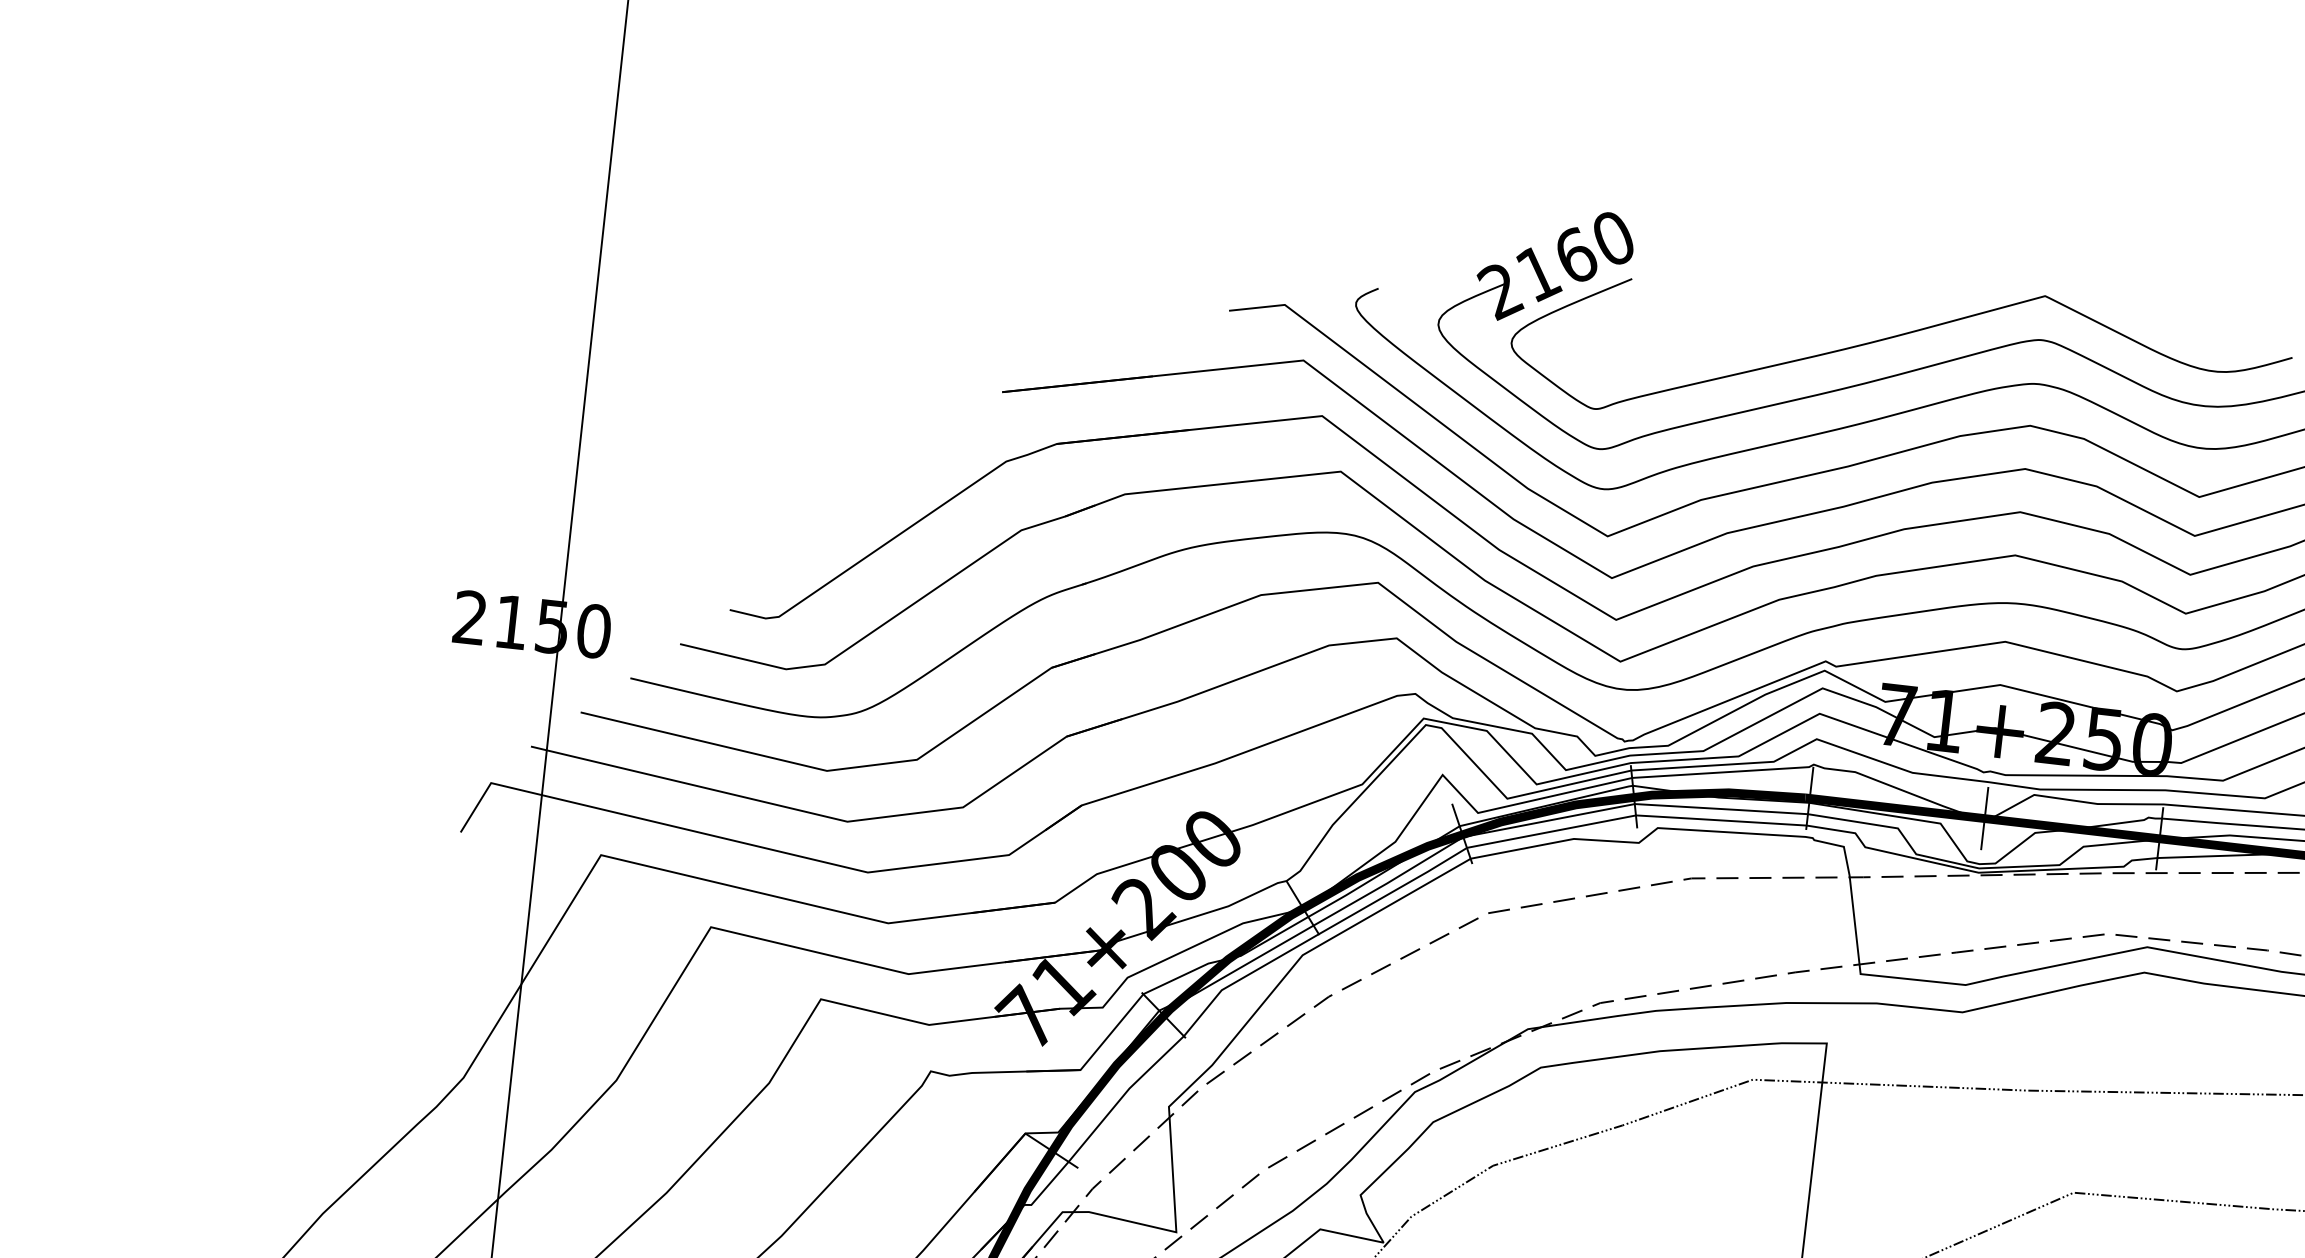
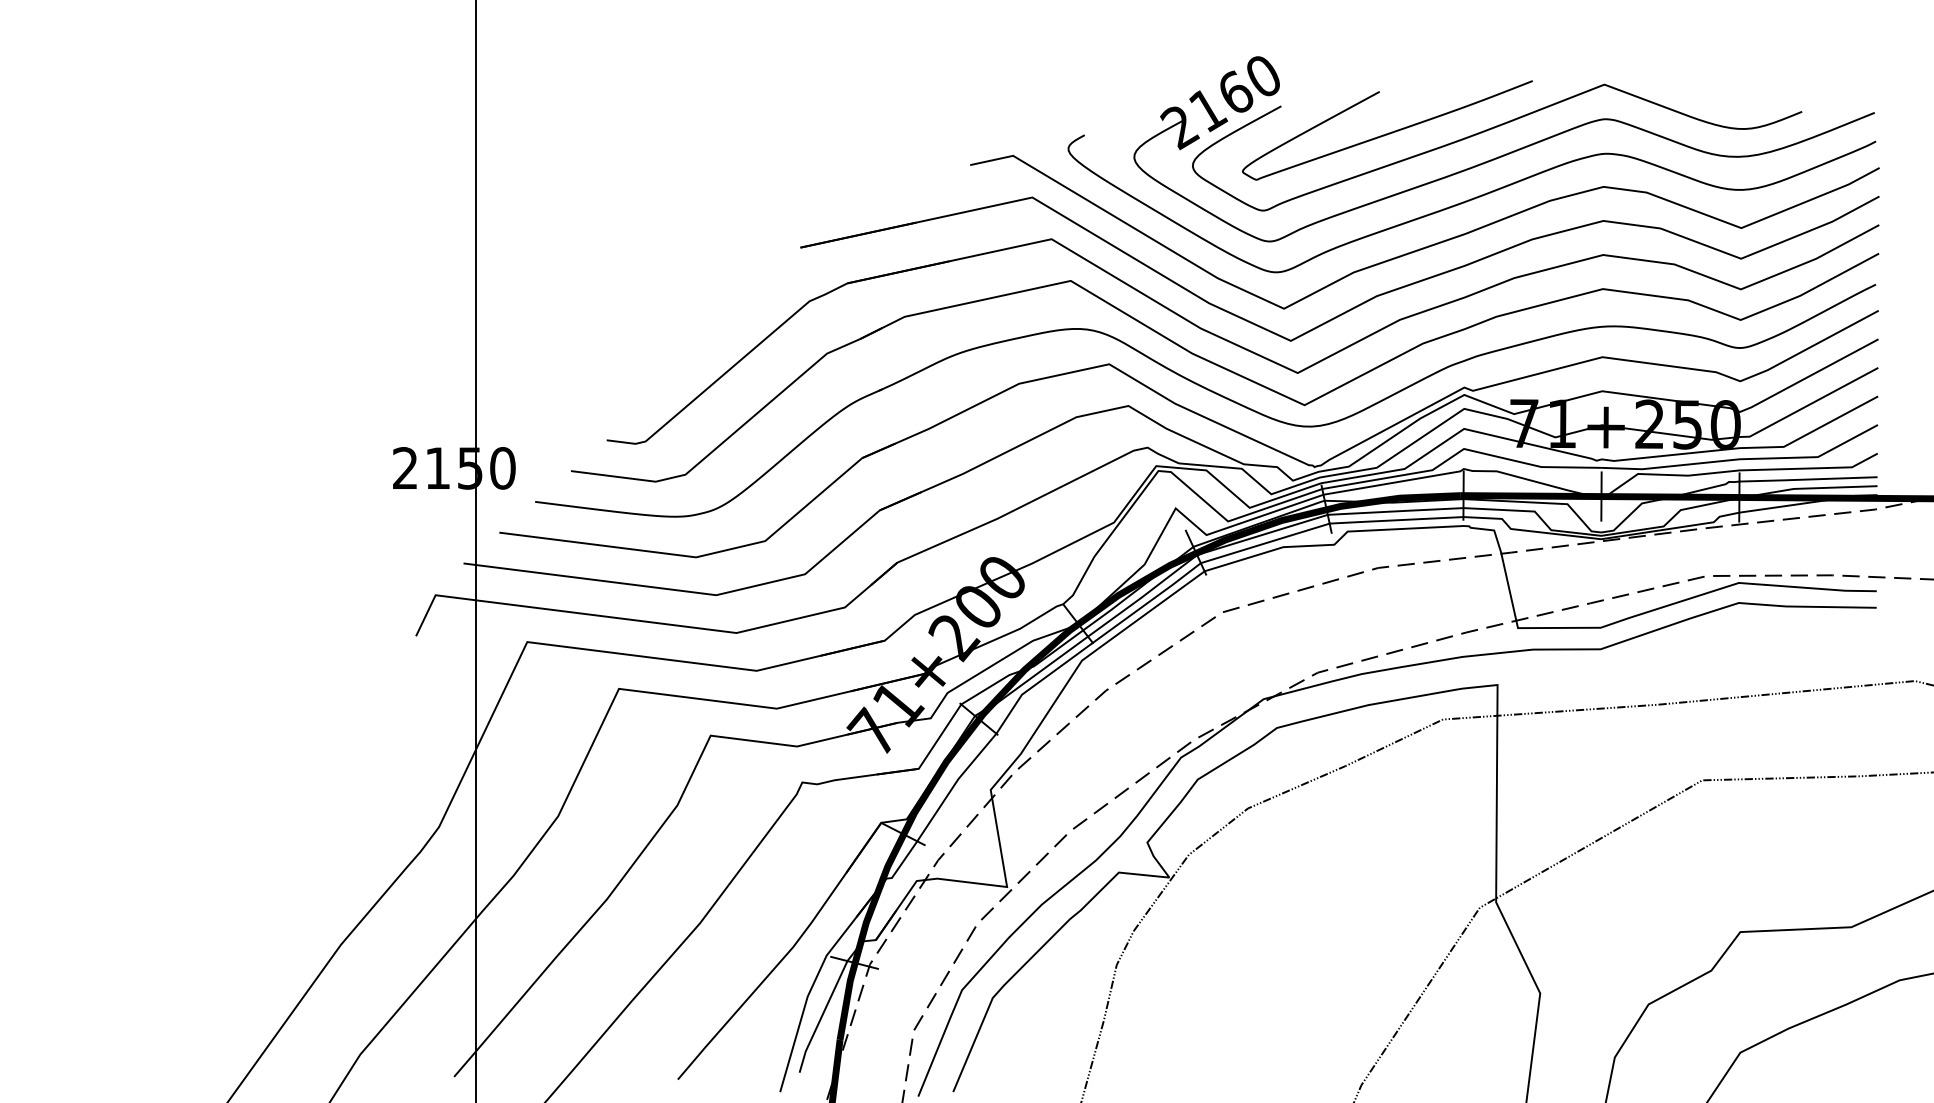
curve: (1764, 327) -> (1388, 132), added

